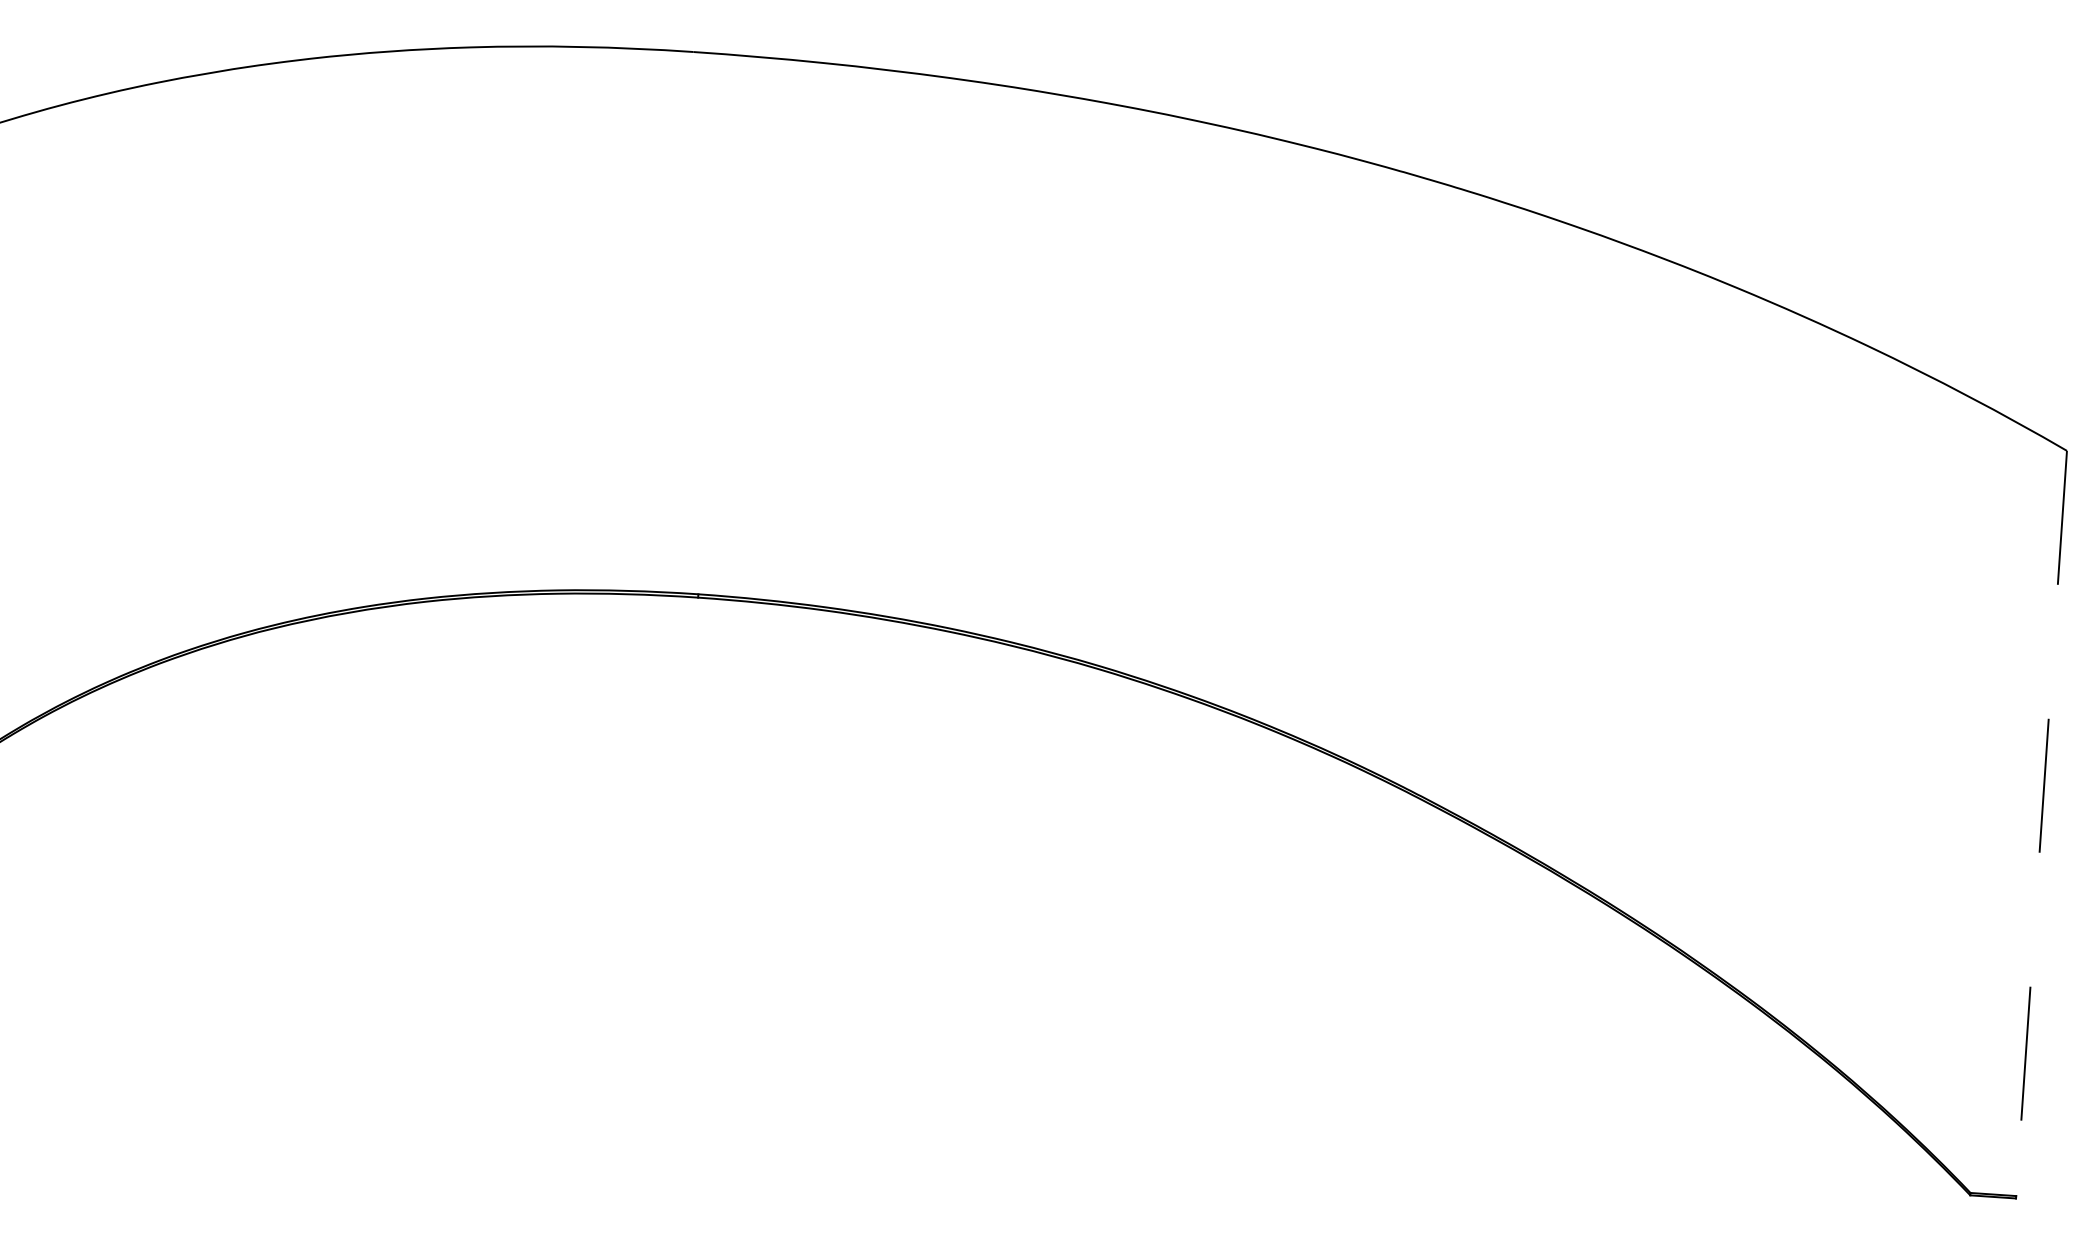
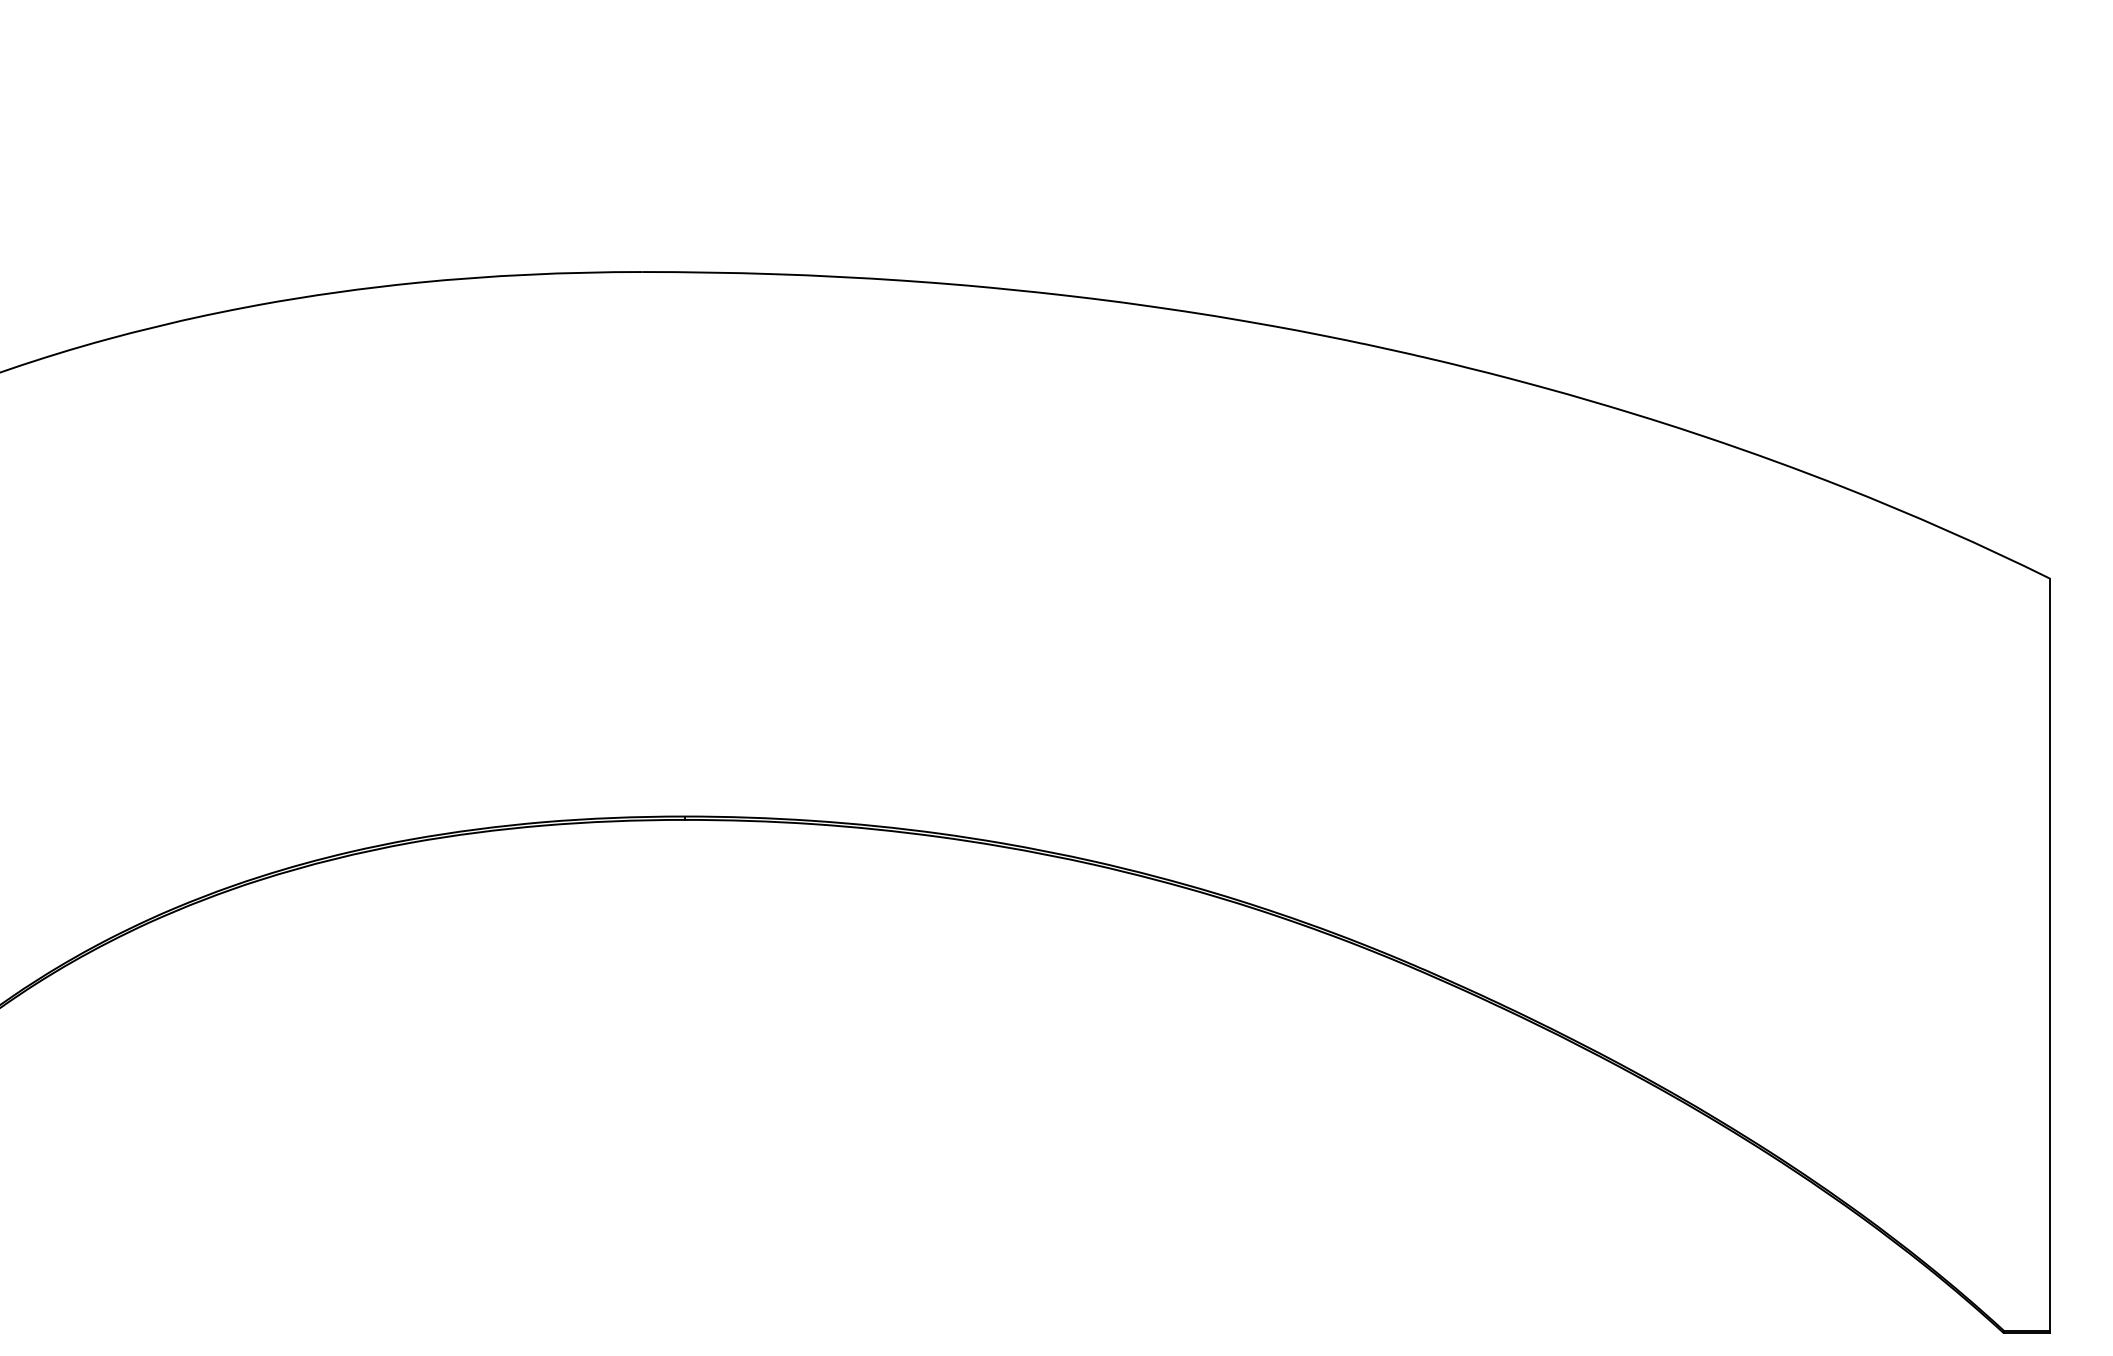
line: (2041, 824) -> (2050, 955), dashed -> solid

